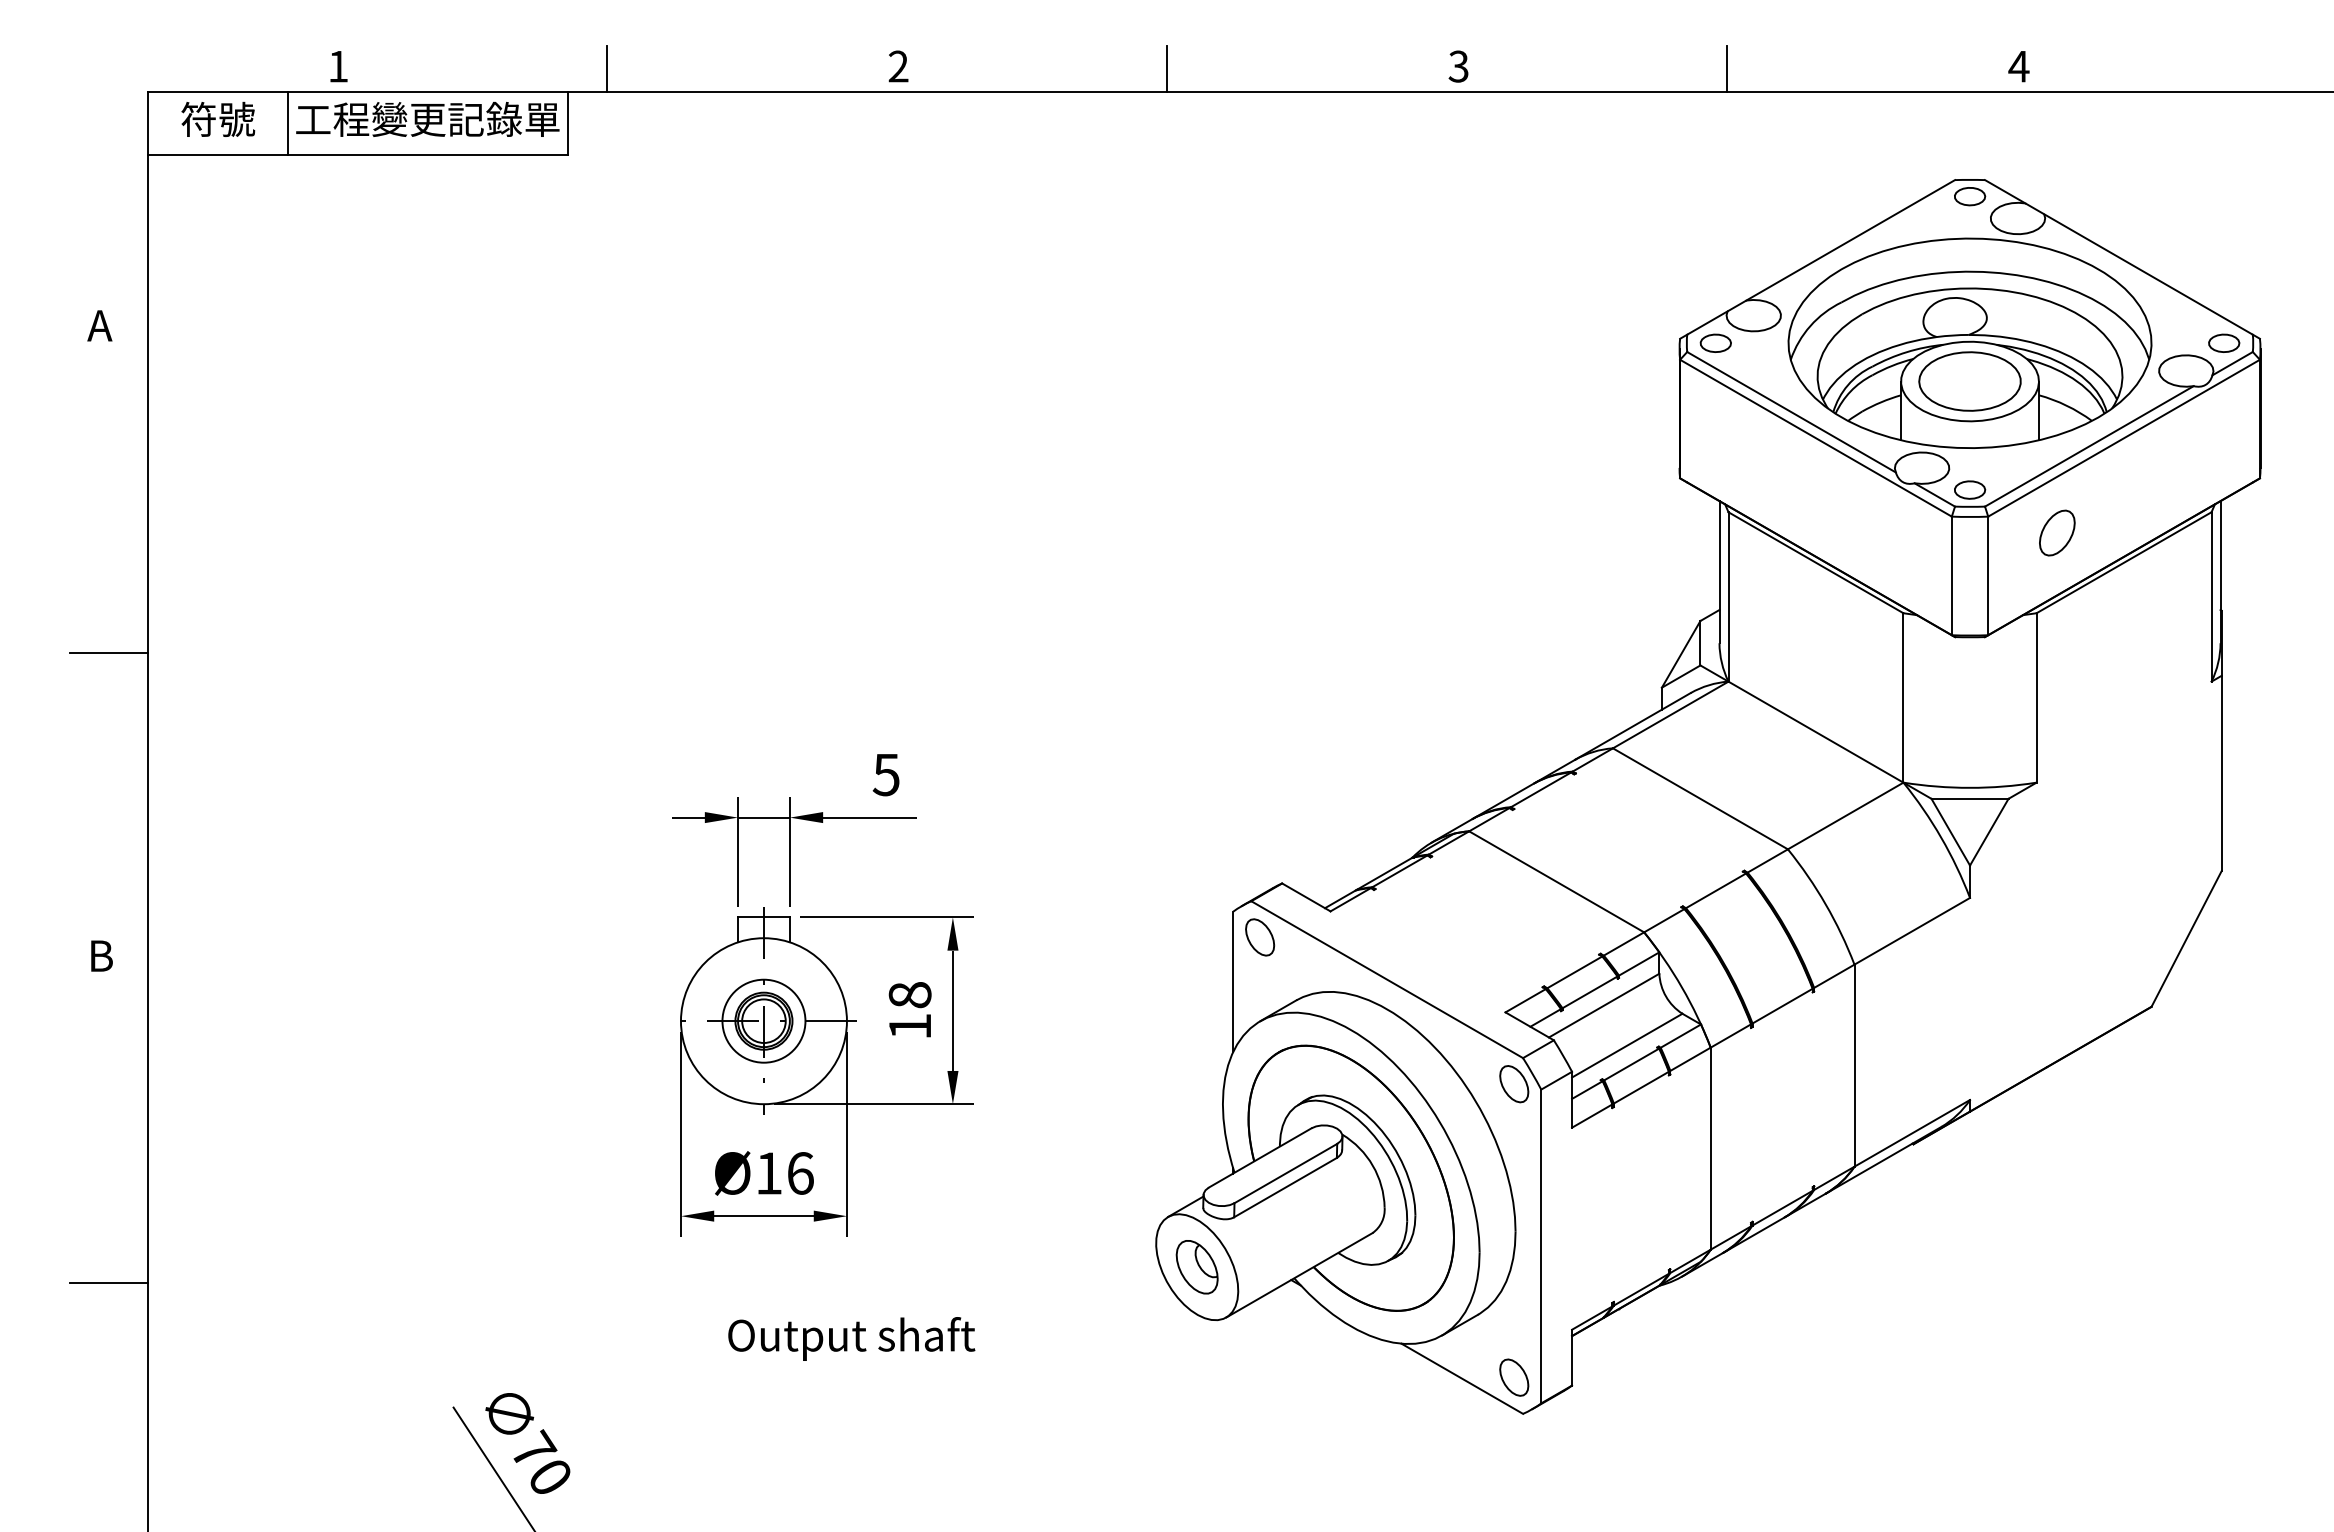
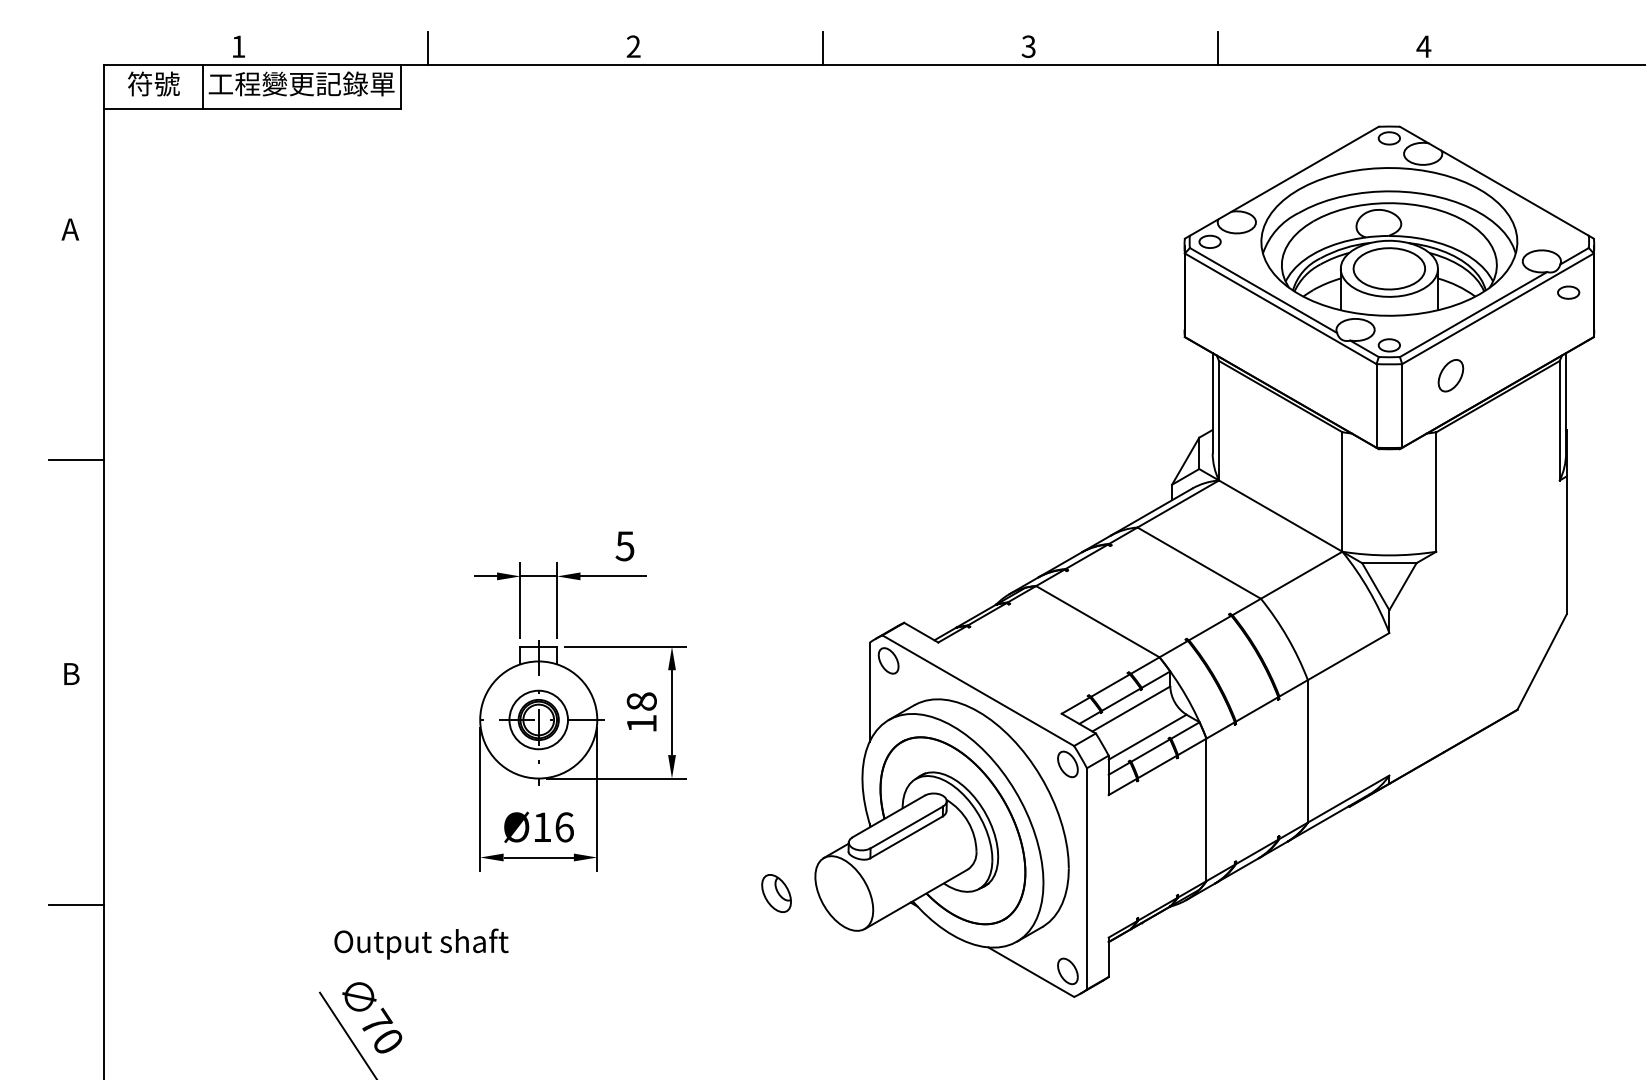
part: (2224, 342) -> (1568, 292), moved
part: (1196, 1267) -> (776, 893), moved
text: (851, 1338) -> (421, 943), moved

